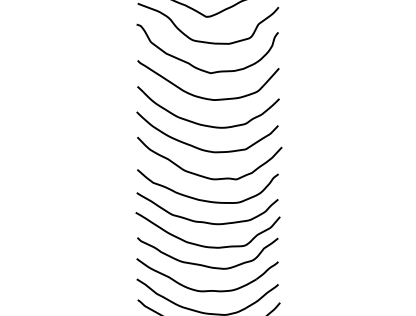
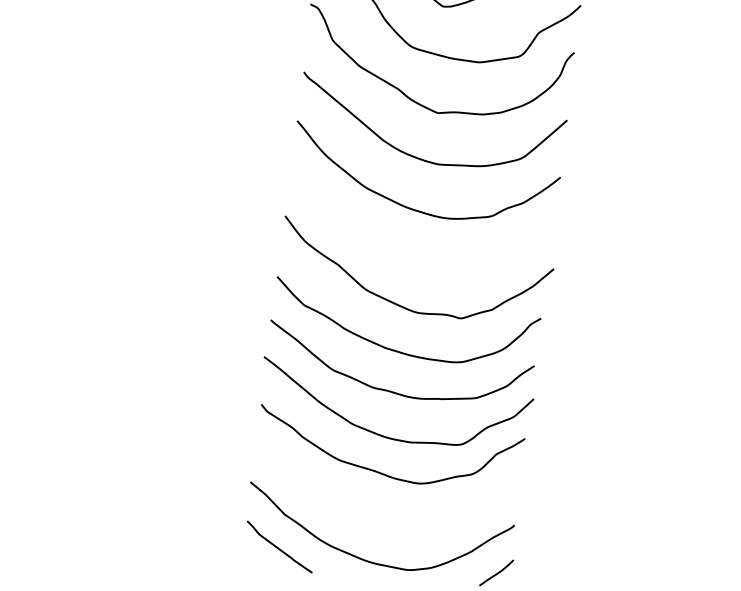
curve: (201, 148) -> (402, 252), removed
part: (207, 290) -> (380, 519), removed

